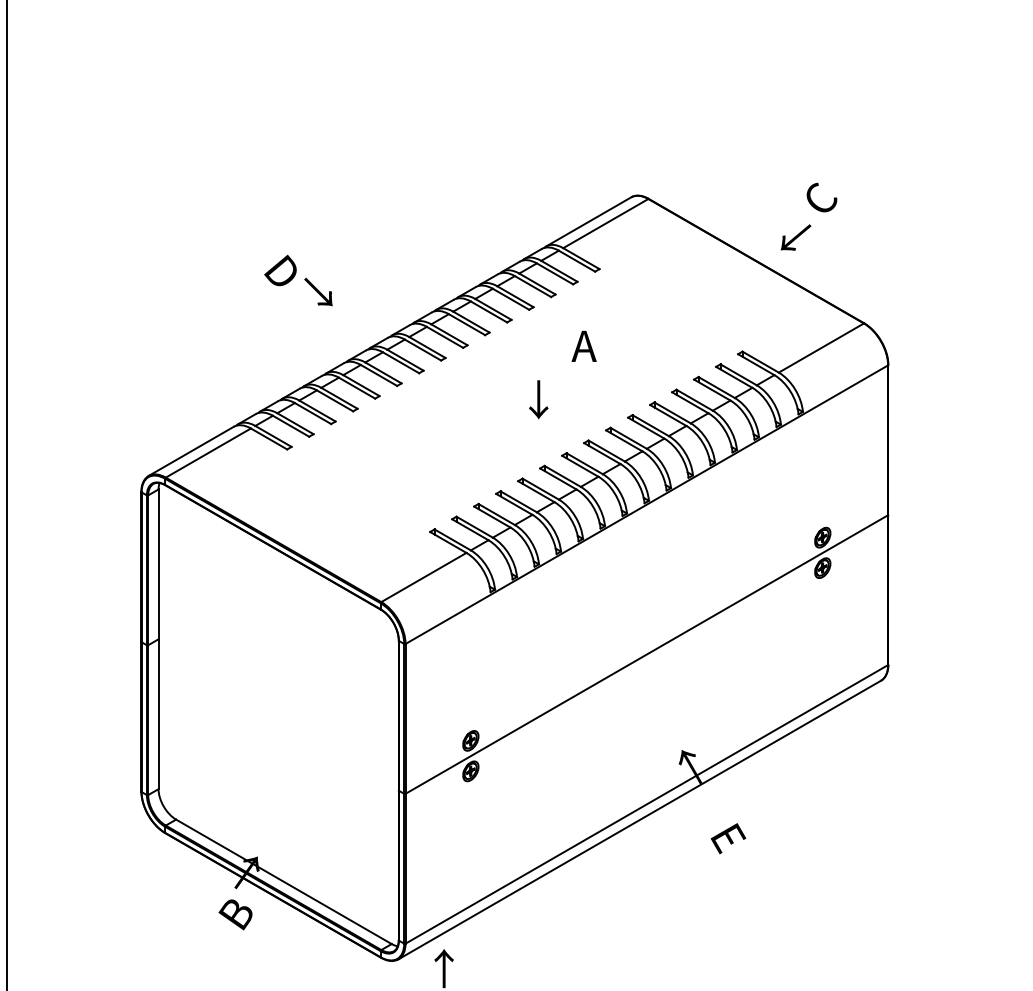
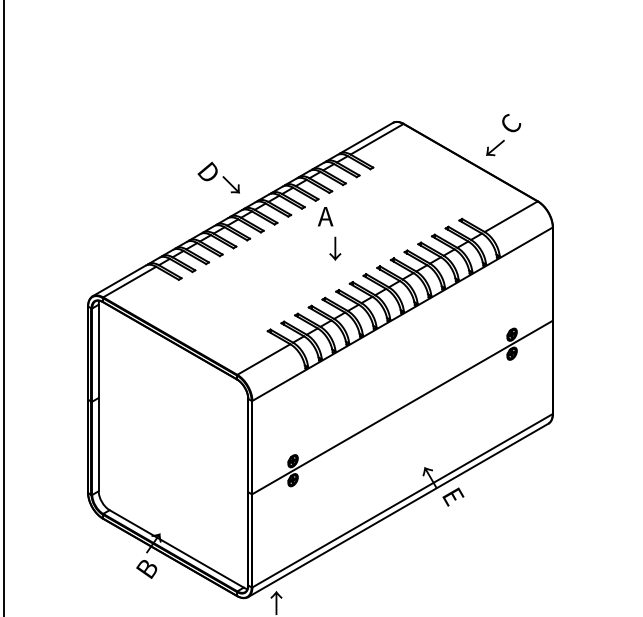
text: (297, 280) -> (218, 177), moved
text: (583, 346) -> (325, 216), moved
text: (728, 837) -> (453, 496), moved

